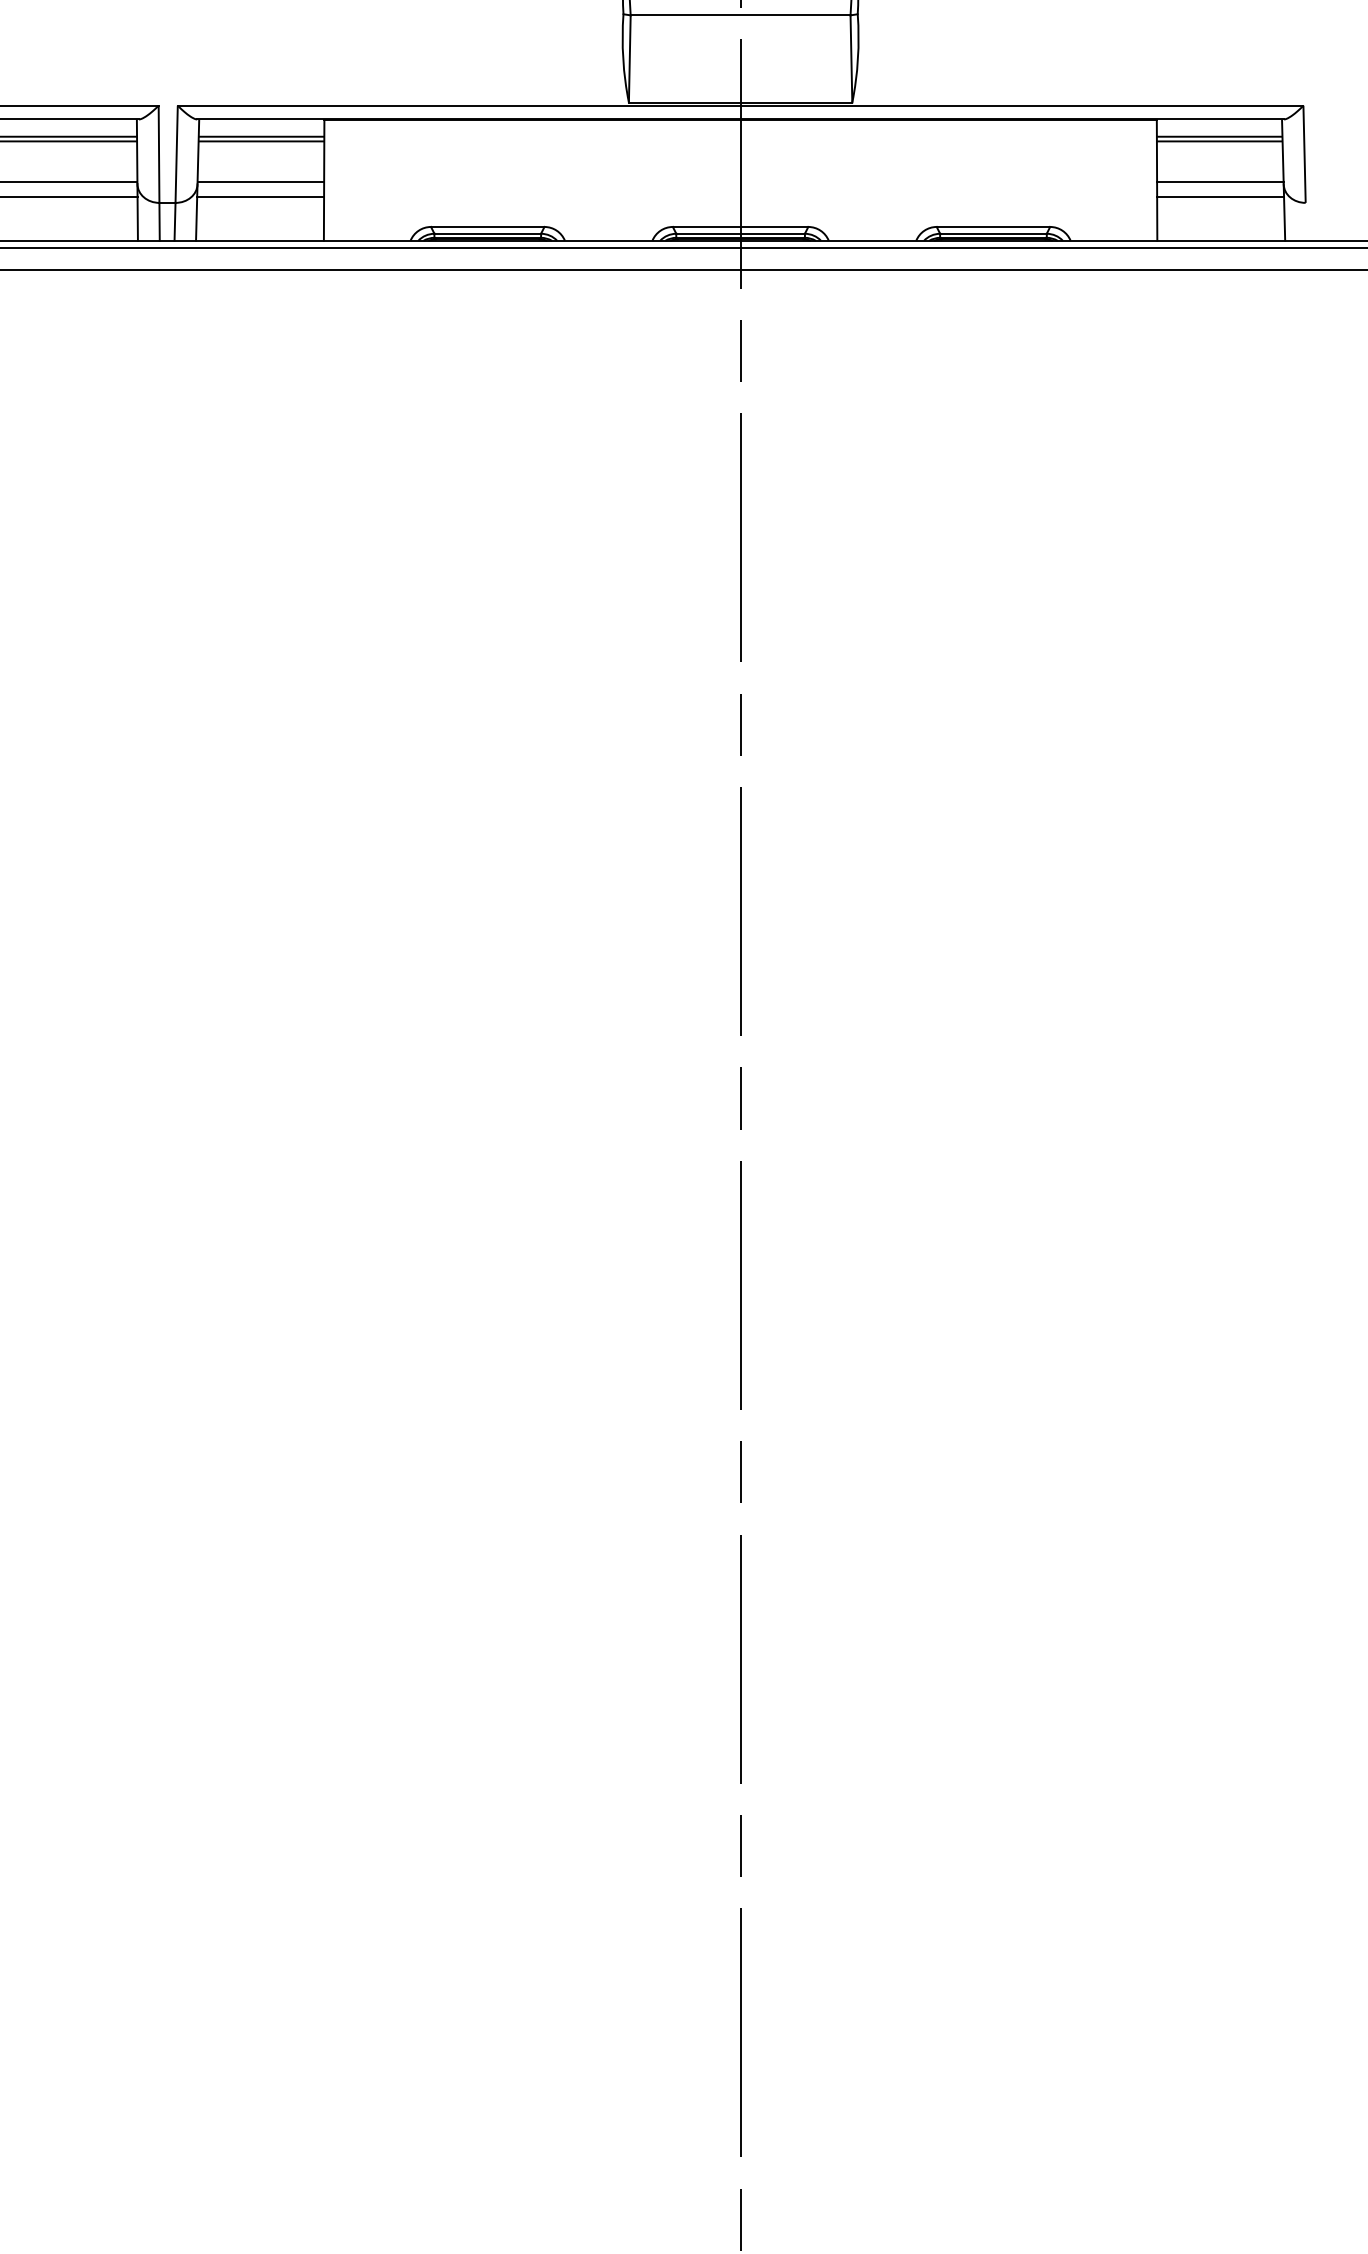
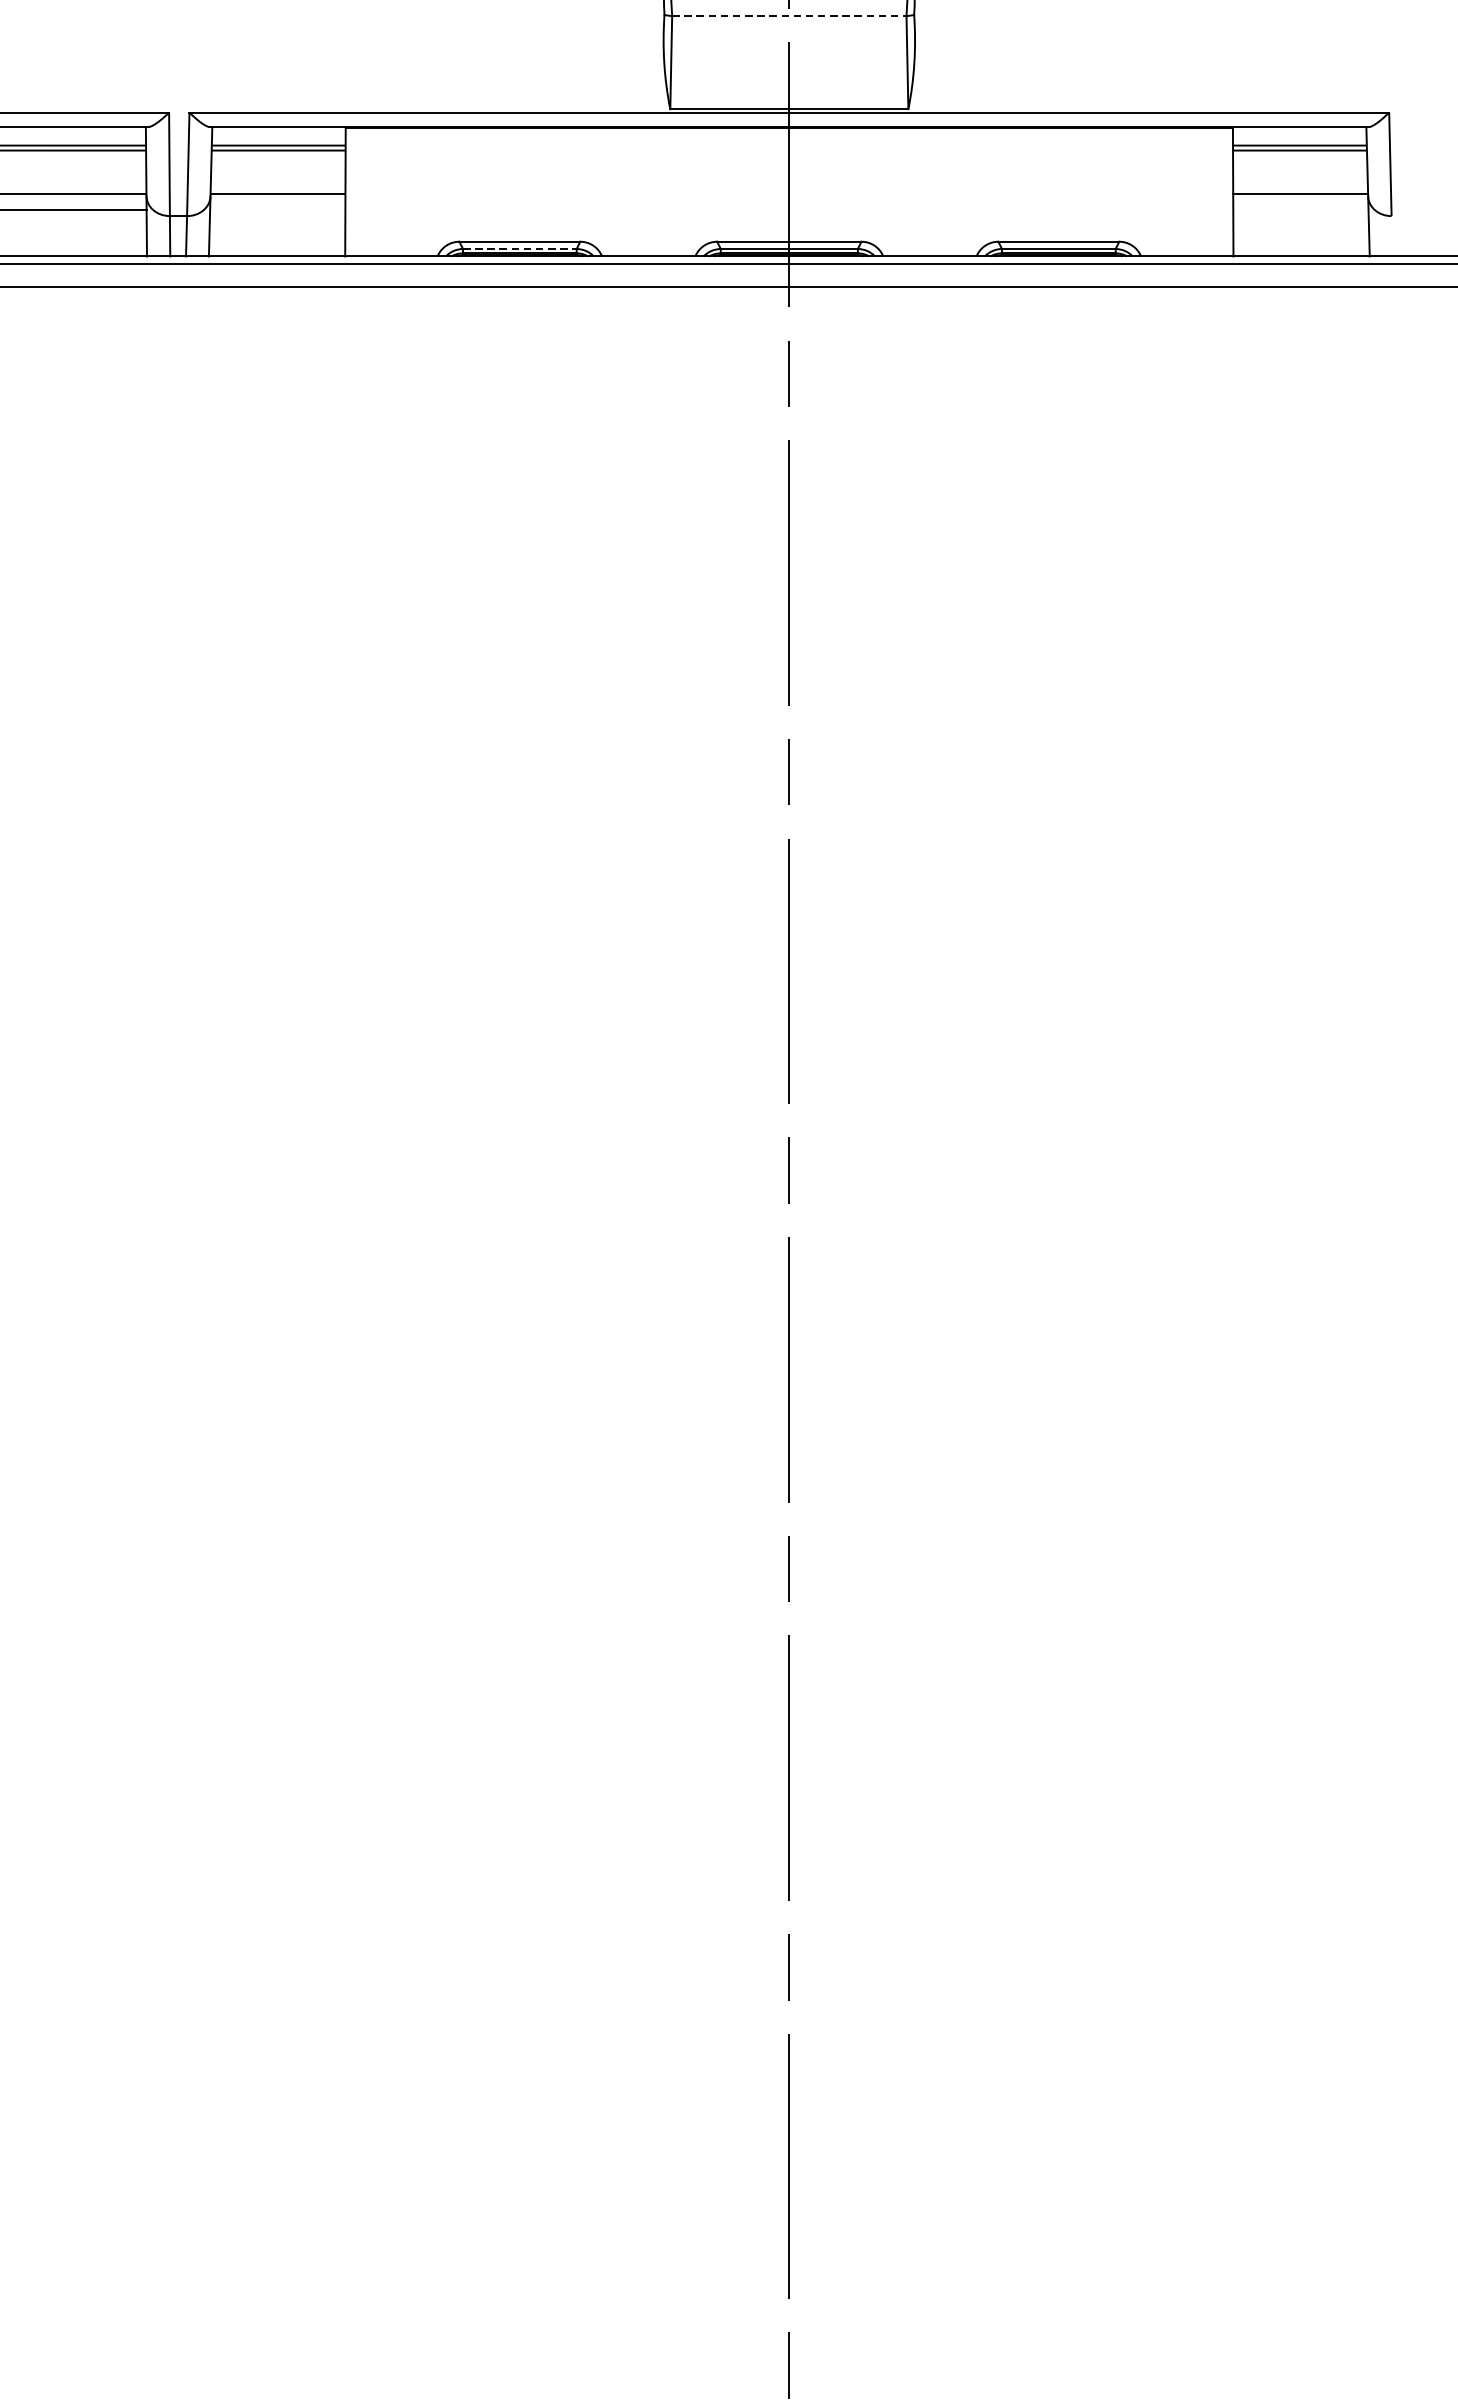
line: (740, 15) -> (789, 16), solid -> dashed
line: (260, 197) -> (277, 210), removed
line: (1220, 197) -> (1300, 210), removed
line: (488, 233) -> (520, 248), solid -> dashed

